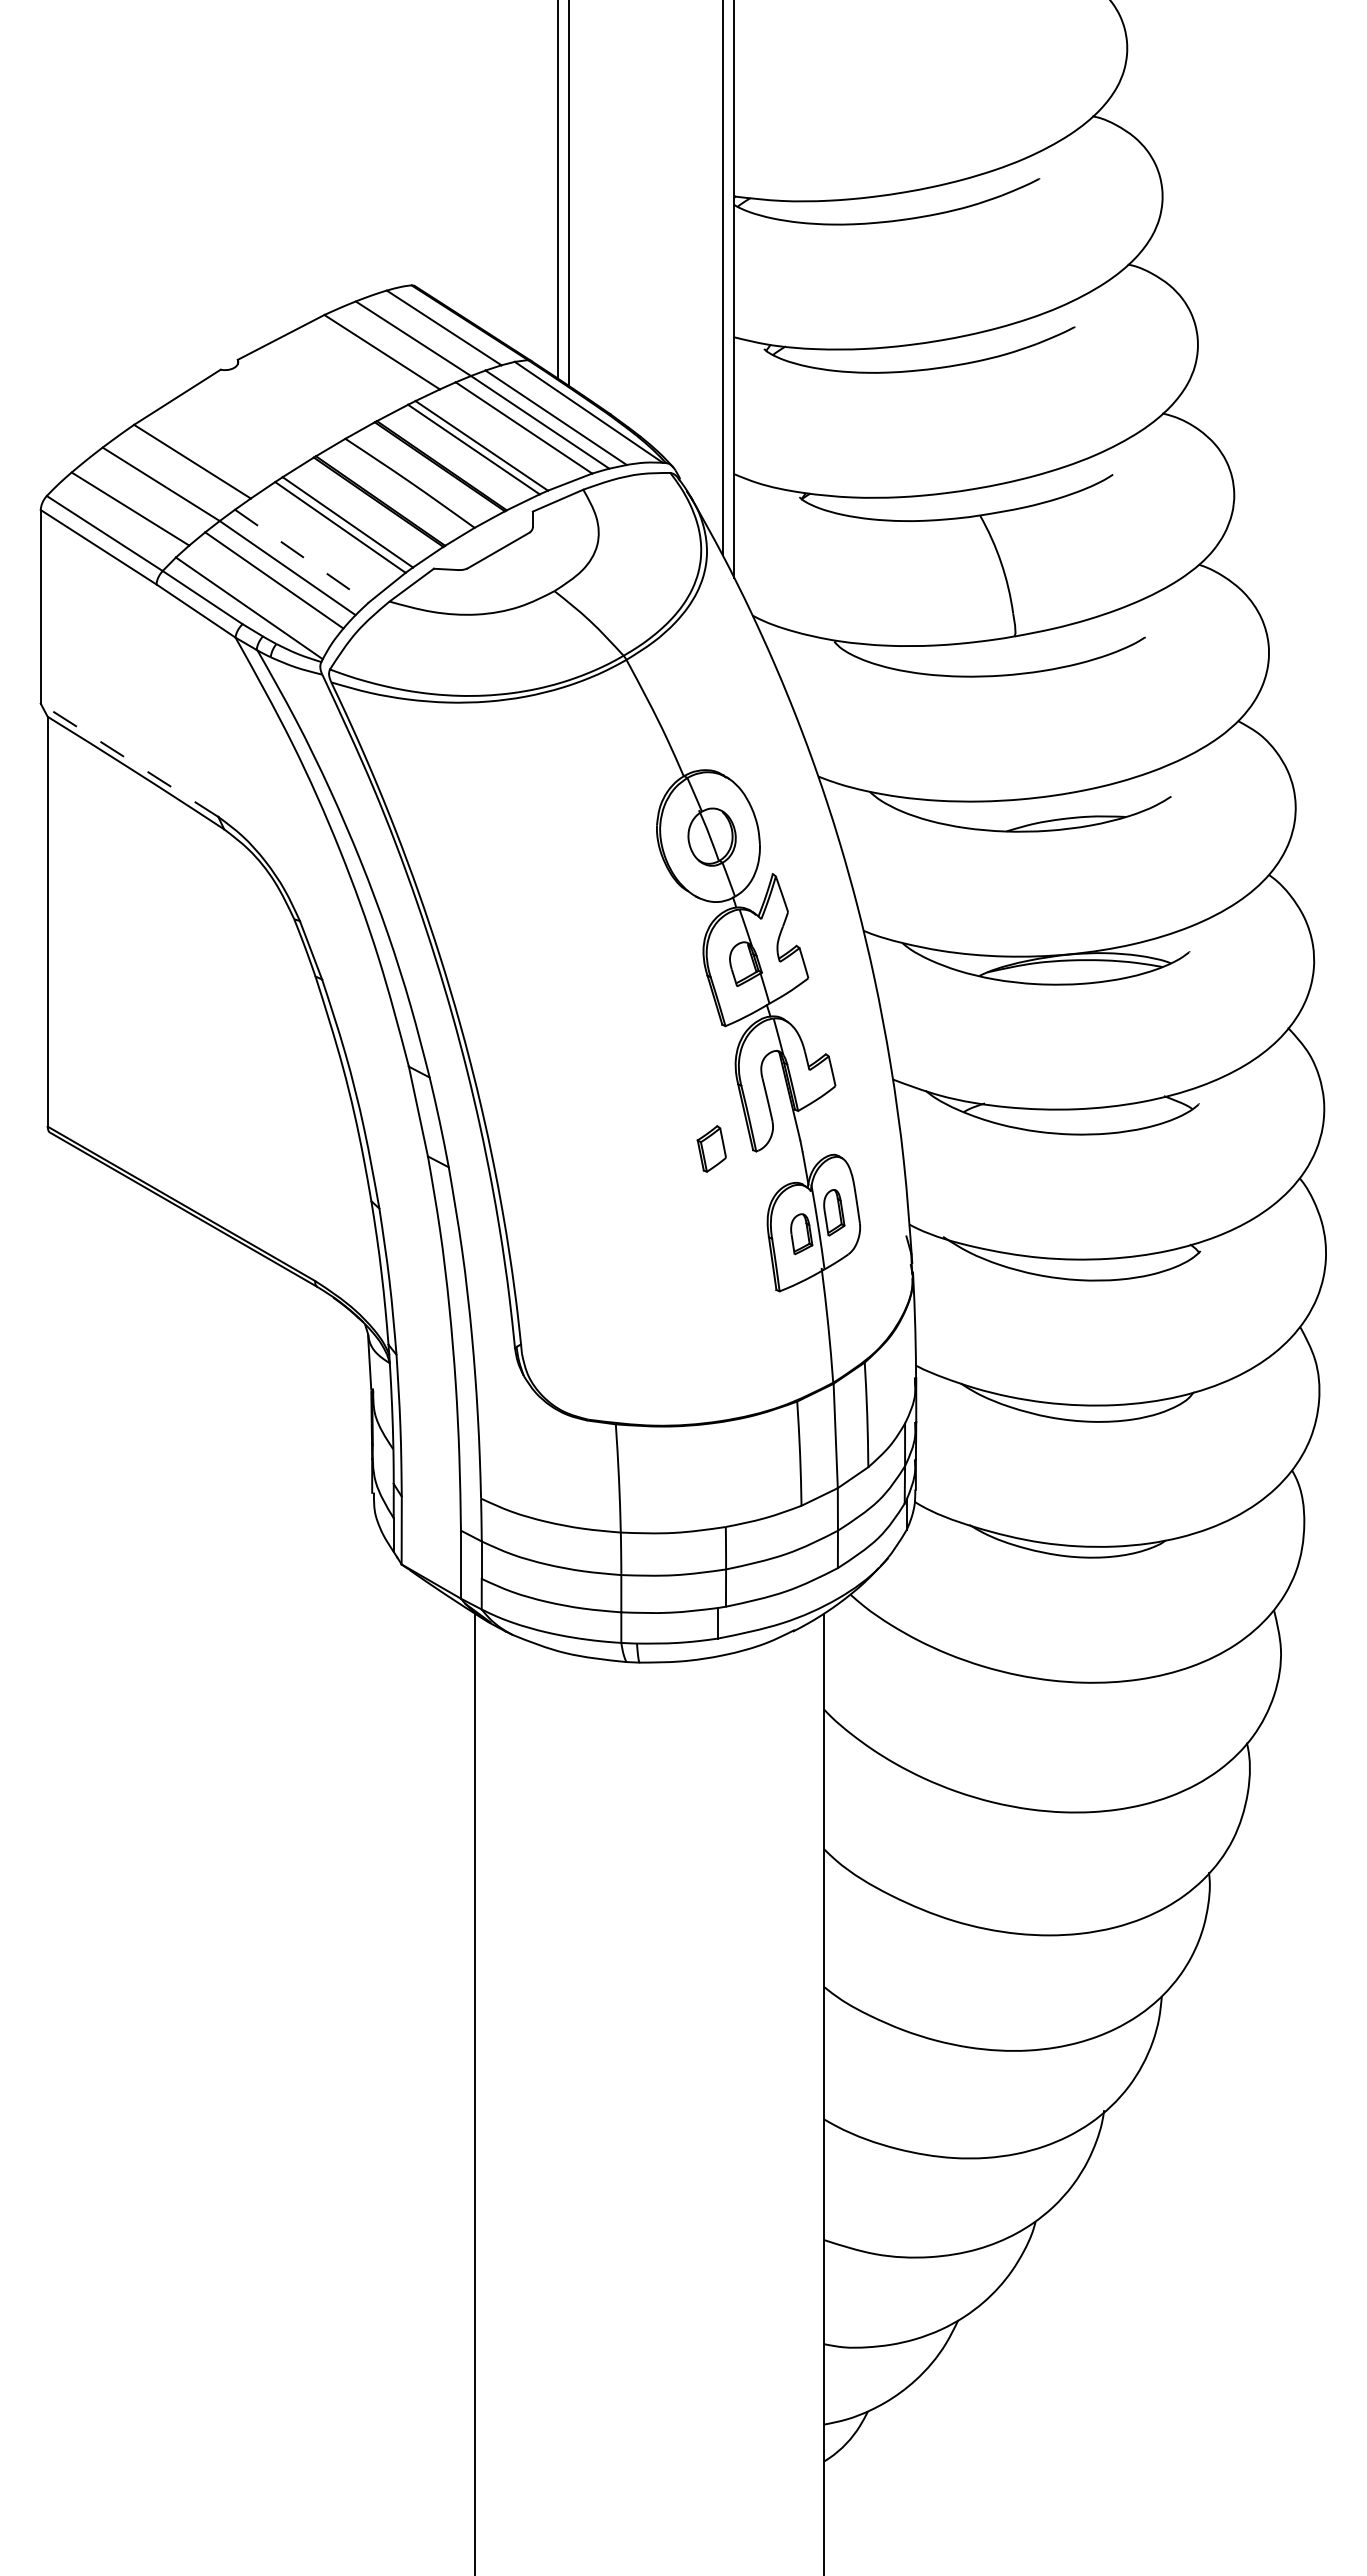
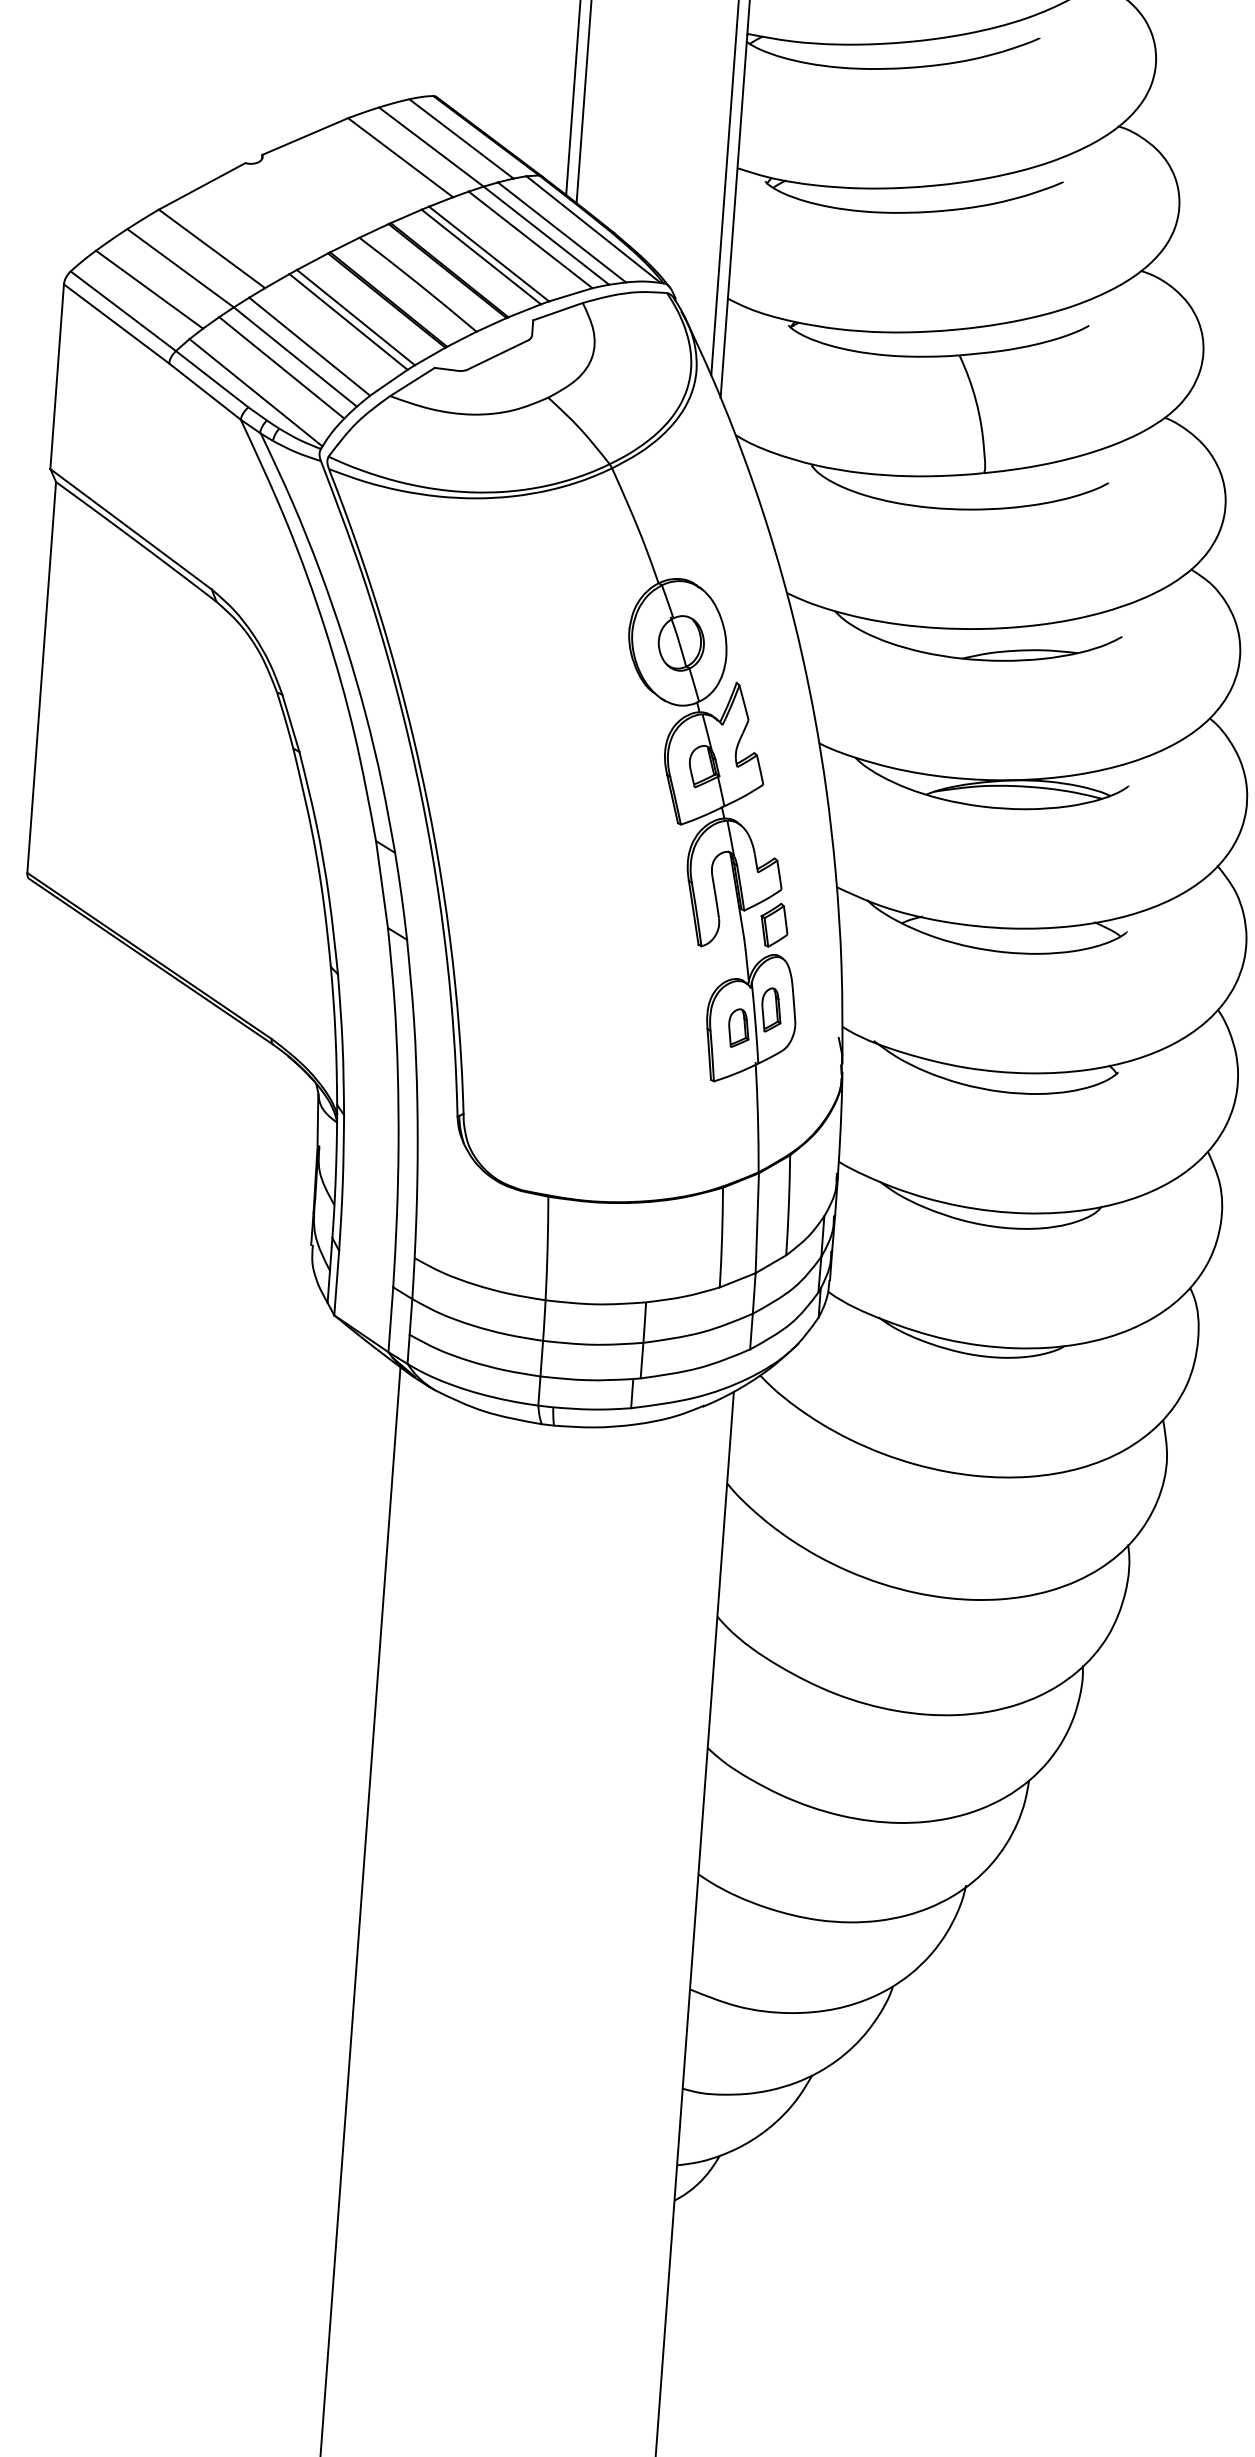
line: (302, 556) -> (310, 347), dashed -> solid
line: (129, 760) -> (131, 529), dashed -> solid
part: (711, 1148) -> (774, 924), moved

